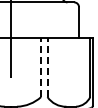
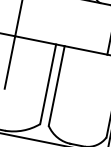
line: (41, 67) -> (48, 84), dashed -> solid
line: (47, 67) -> (56, 85), dashed -> solid

